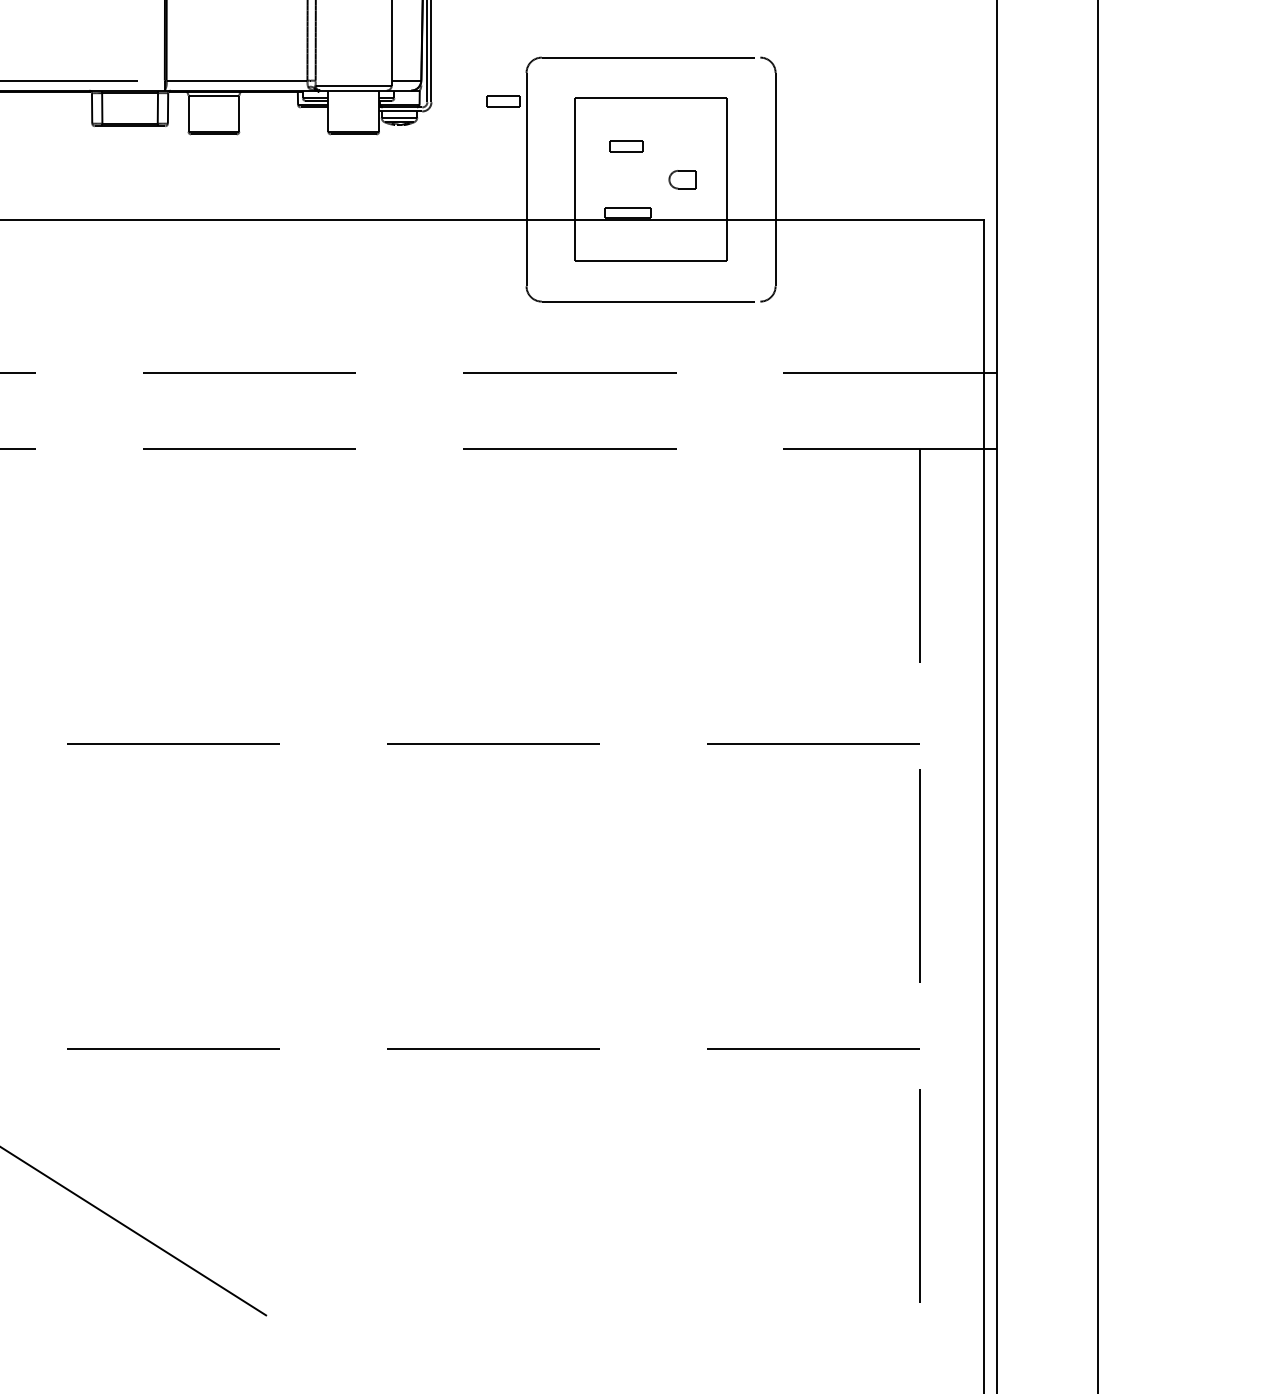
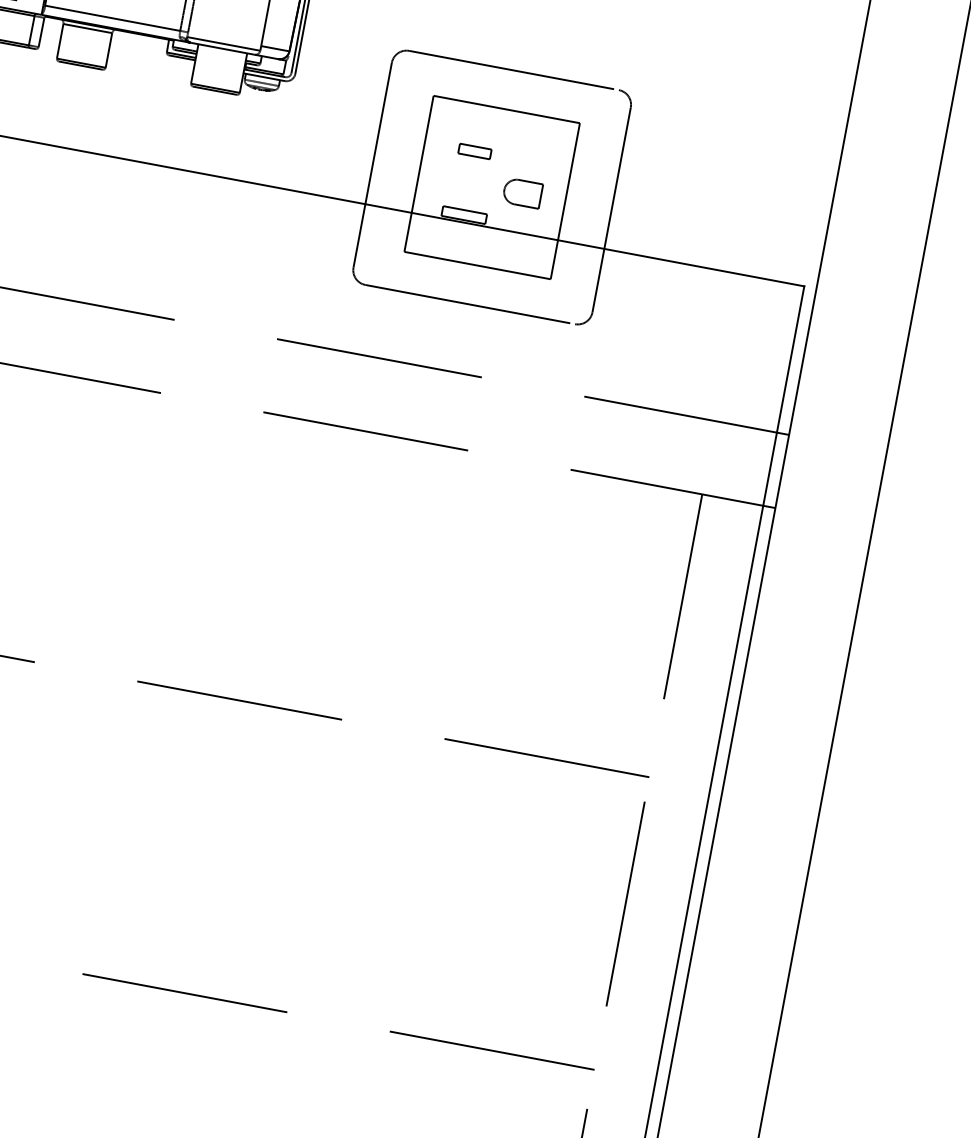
part: (503, 101) -> (364, 86), removed
part: (682, 179) -> (522, 193), size x1.43

